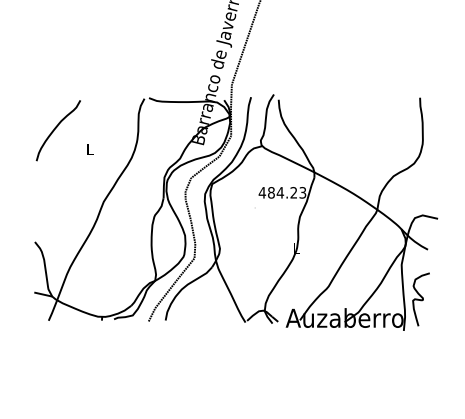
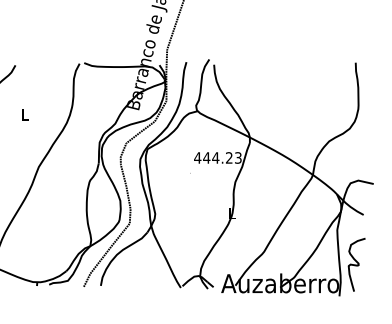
text: (271, 192) -> (206, 157), 484.23 -> 444.23

